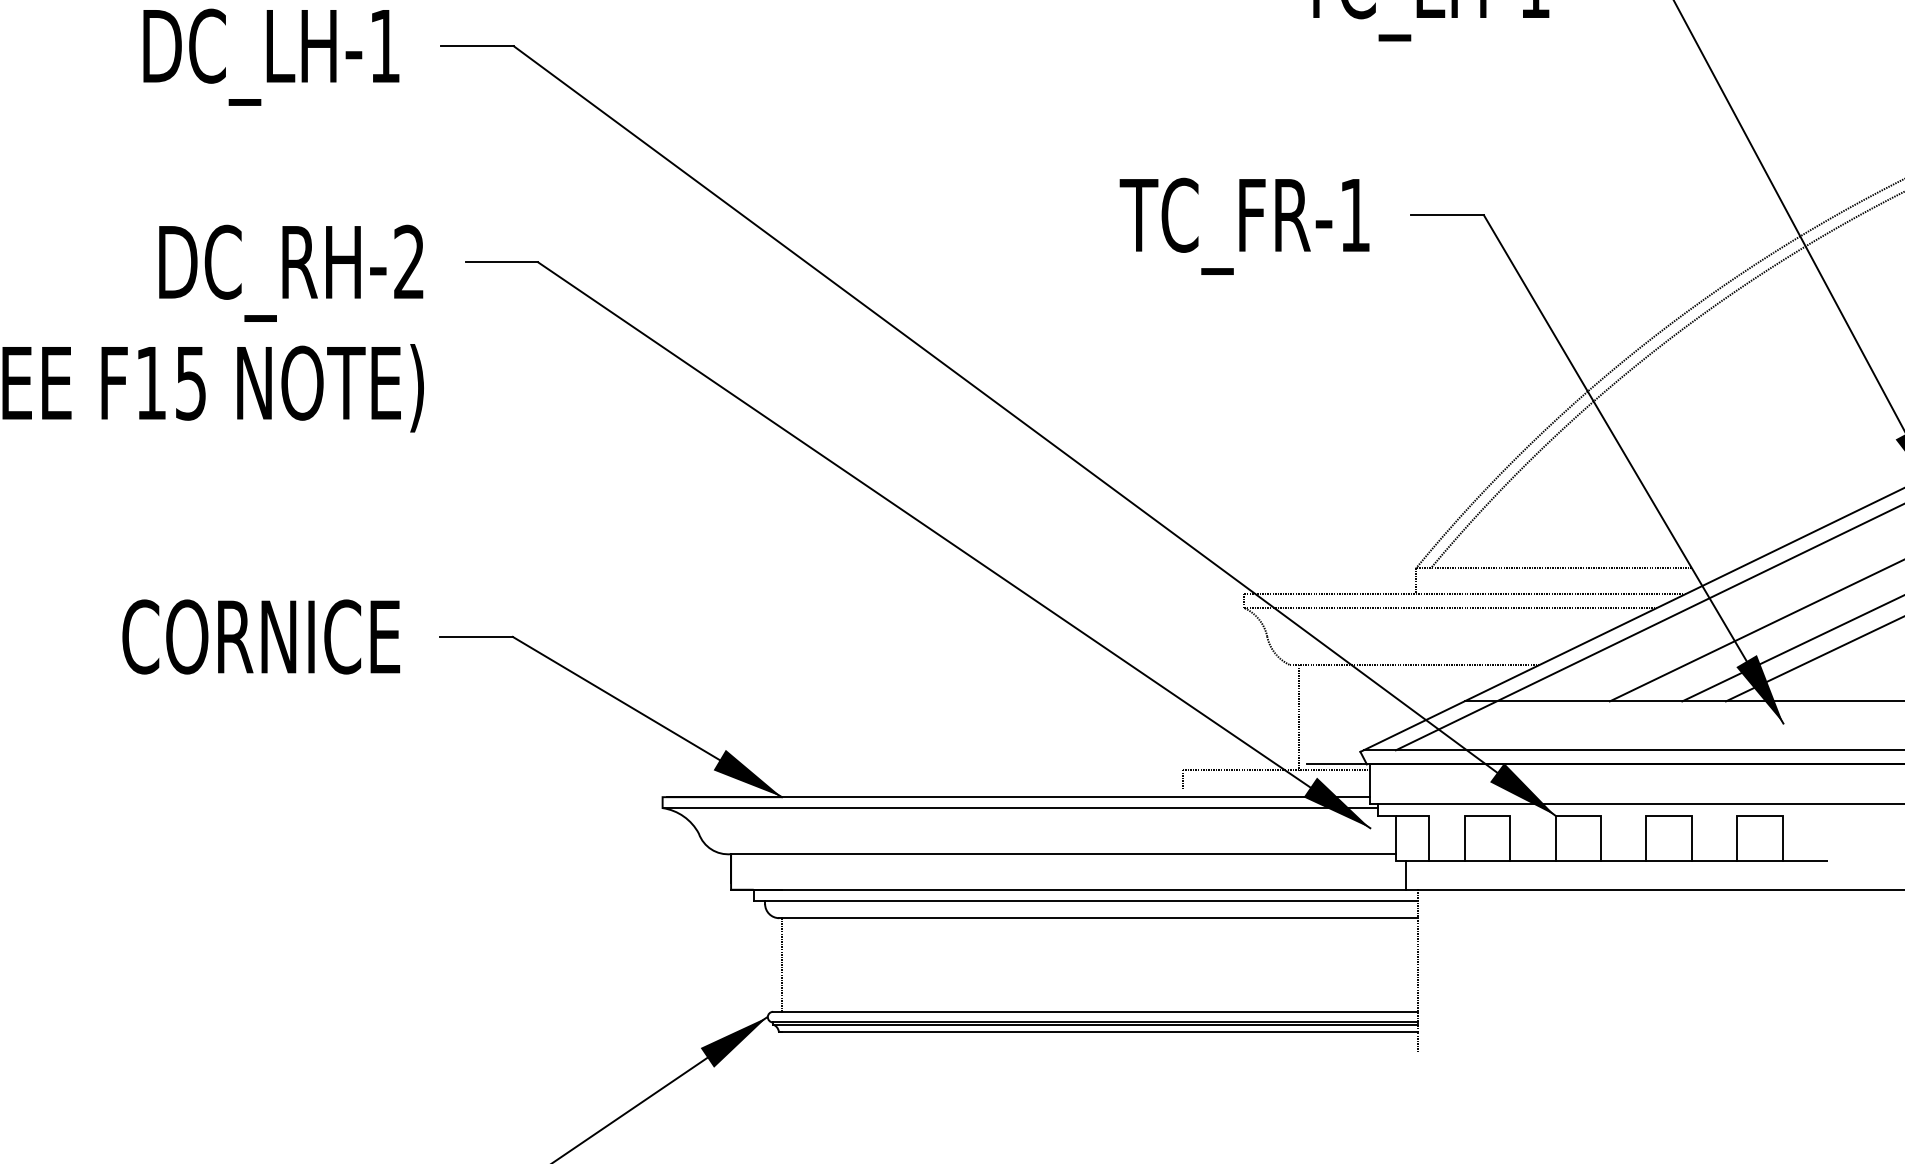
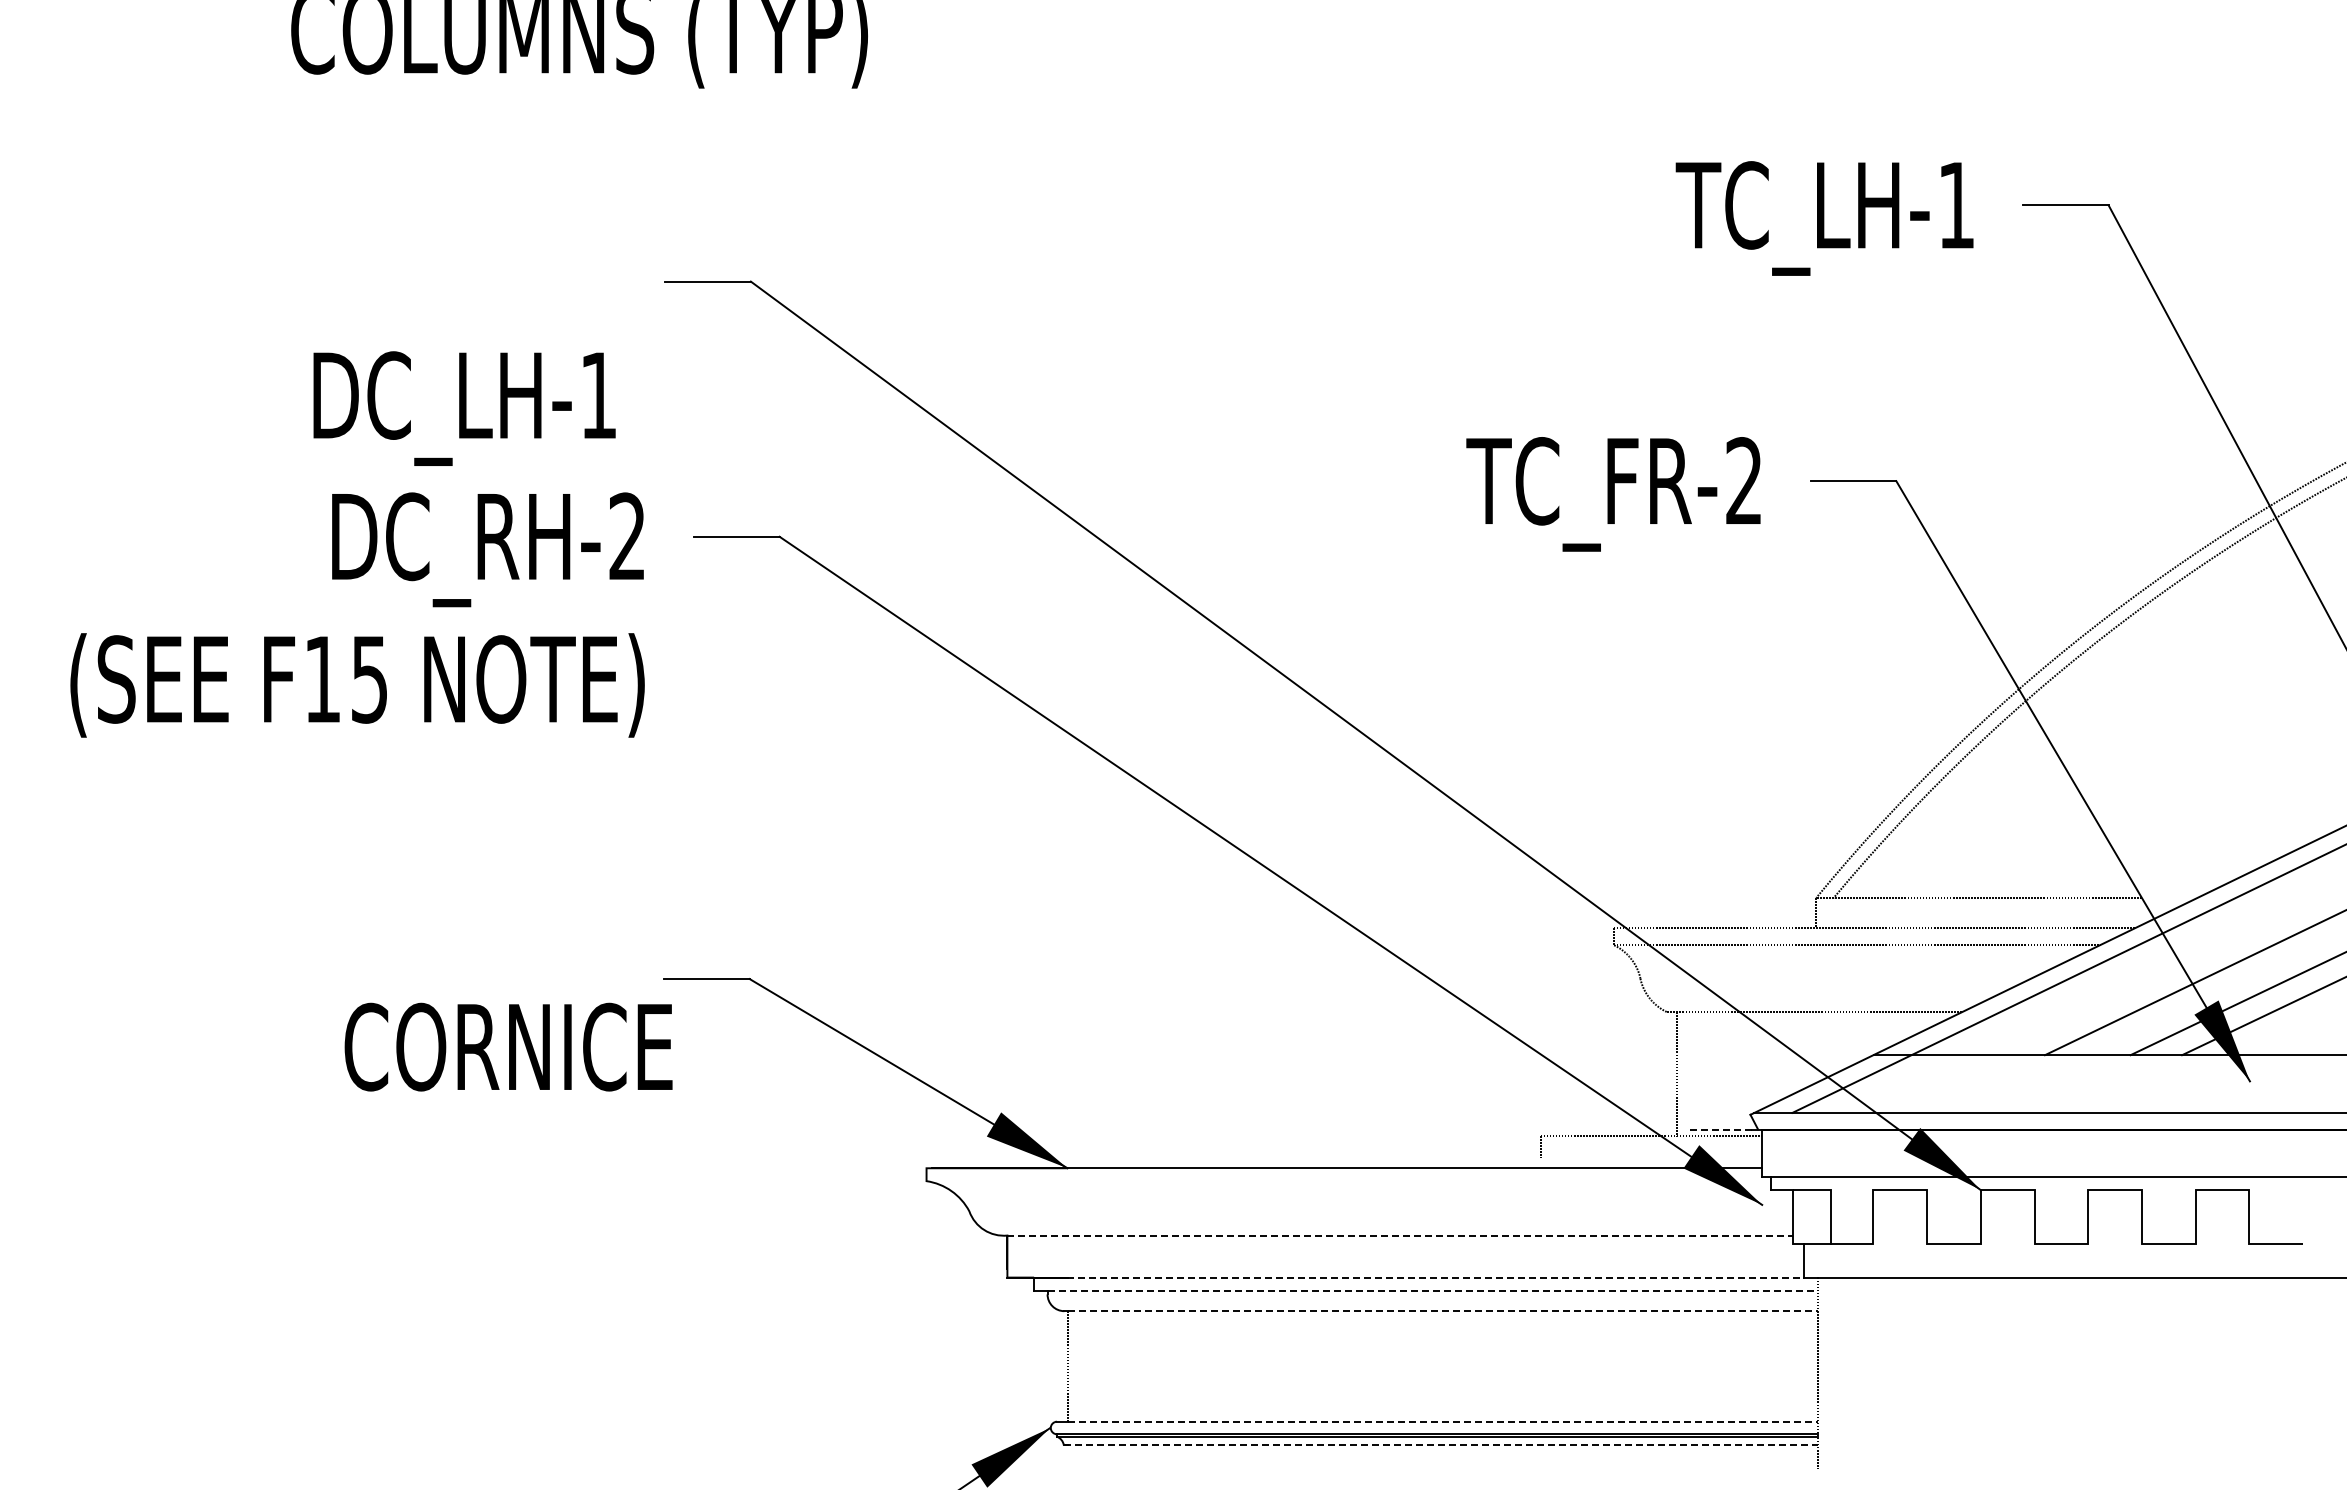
text: (271, 57) -> (464, 408), moved
text: (1354, 214) -> (1743, 480), TC_FR-1 -> TC_FR-2
text: (261, 636) -> (508, 1046), moved
line: (1333, 764) -> (1718, 1129), solid -> dashed
line: (1019, 808) -> (1348, 1181), removed
line: (1064, 854) -> (1400, 1235), solid -> dashed
line: (1487, 860) -> (1900, 1243), removed
line: (1578, 860) -> (2007, 1243), removed
line: (1668, 860) -> (2114, 1243), removed
line: (1760, 860) -> (2222, 1243), removed
line: (1080, 889) -> (1419, 1277), solid -> dashed
line: (1091, 901) -> (1433, 1291), solid -> dashed
line: (1100, 918) -> (1443, 1311), solid -> dashed
line: (1100, 1011) -> (1443, 1421), solid -> dashed
line: (1098, 1031) -> (1441, 1445), solid -> dashed

